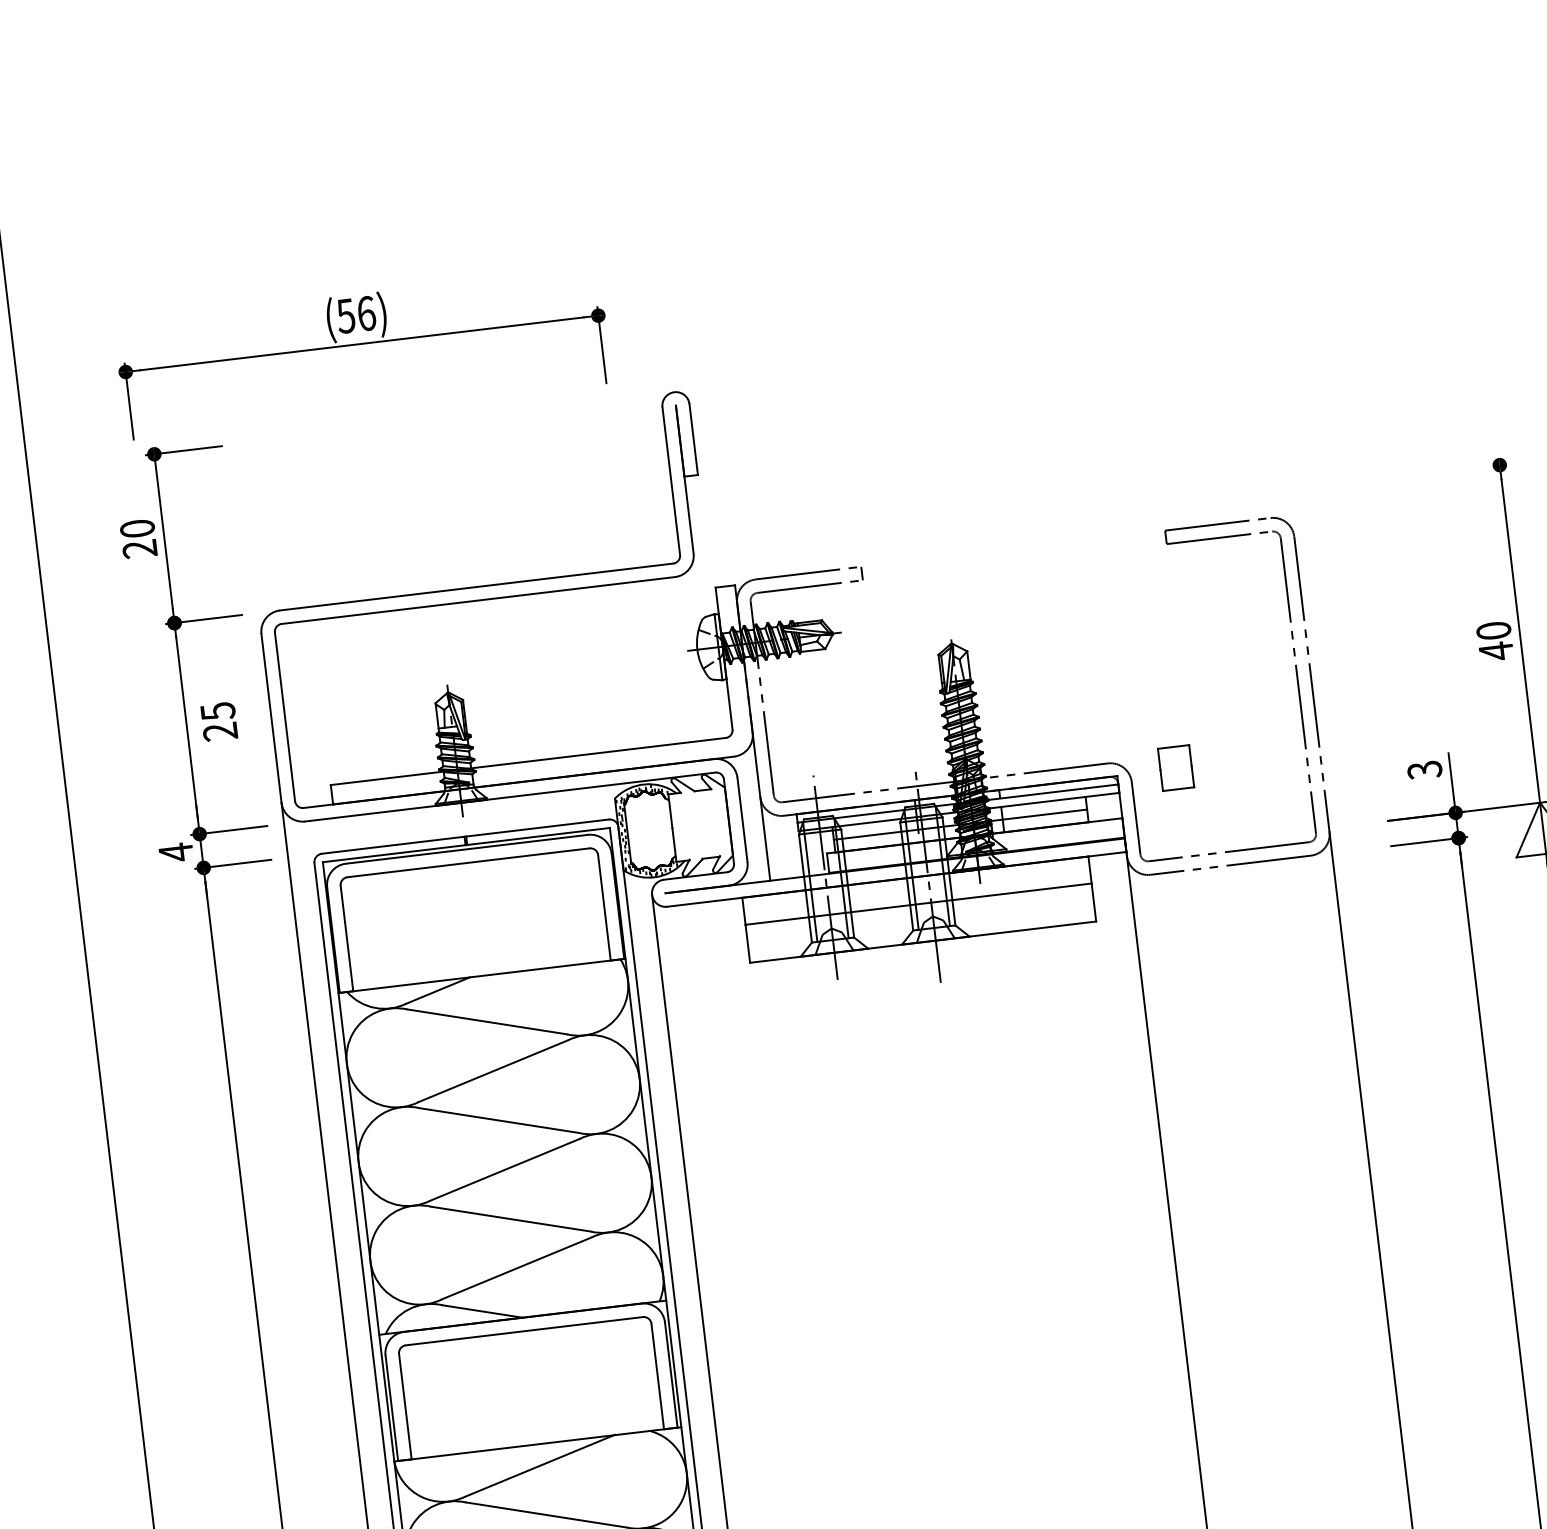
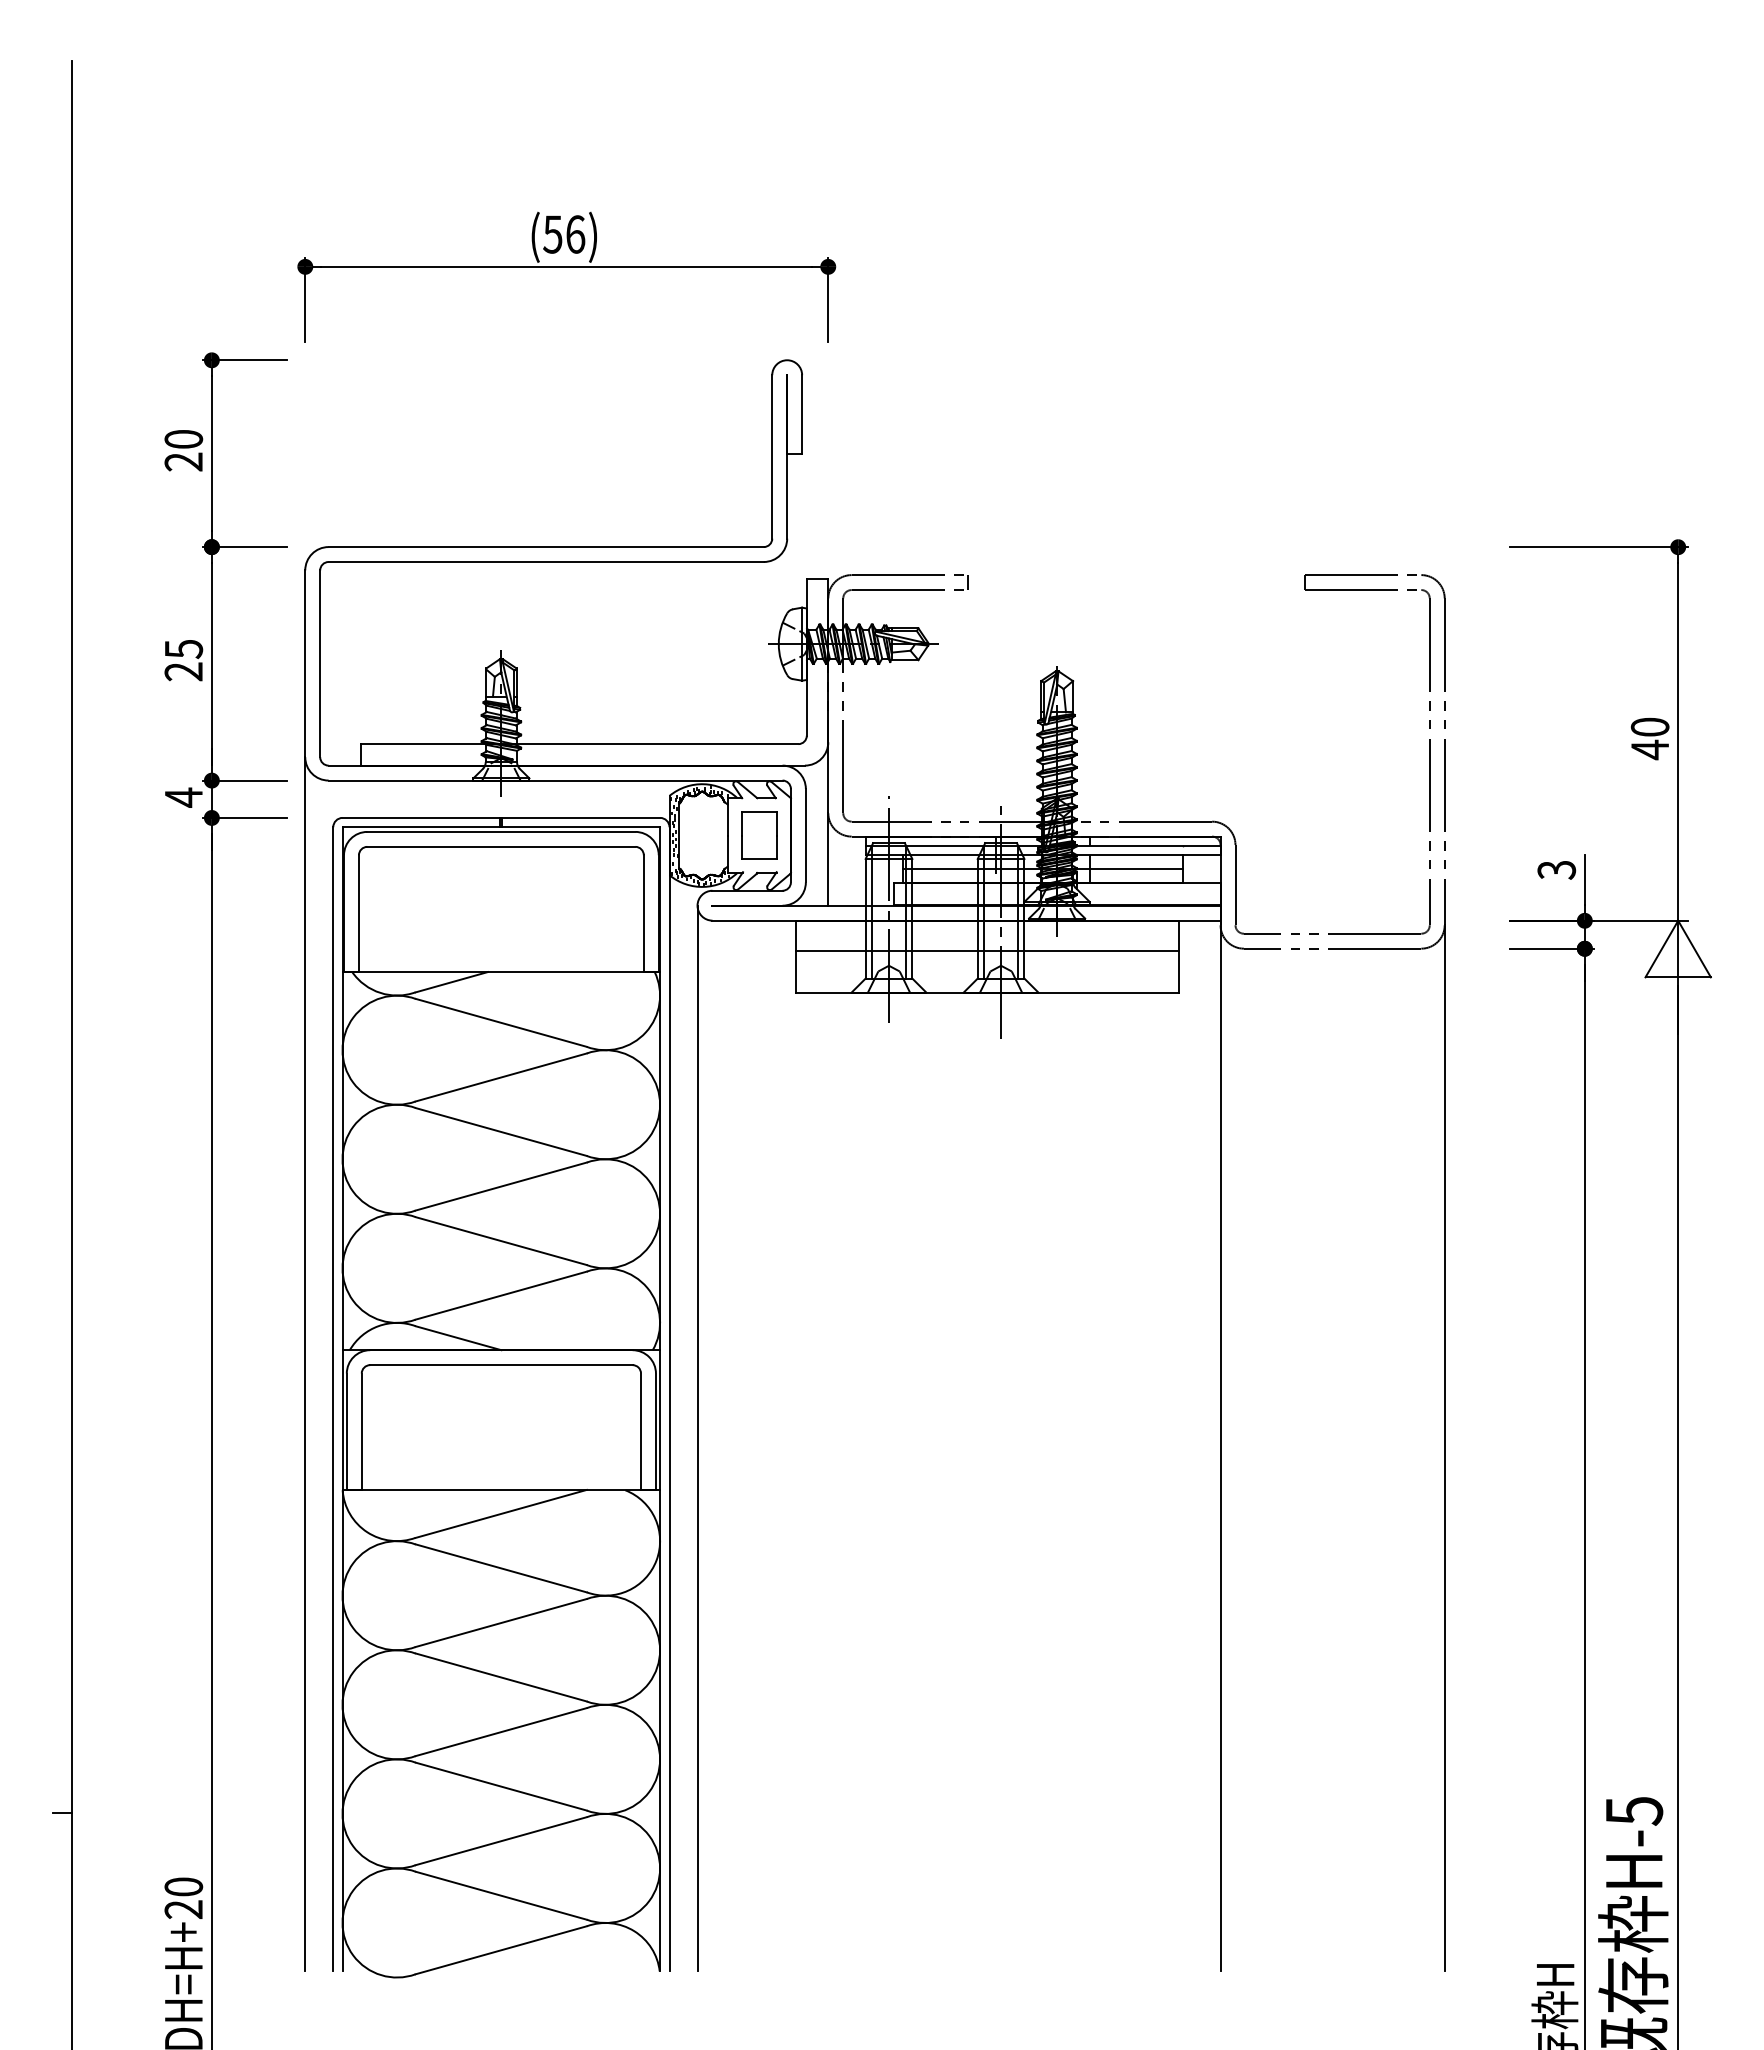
part: (361, 344) -> (566, 267), moved
line: (1427, 474) -> (1598, 547), added
text: (218, 721) -> (183, 660), moved
part: (1175, 768) -> (759, 835), moved

